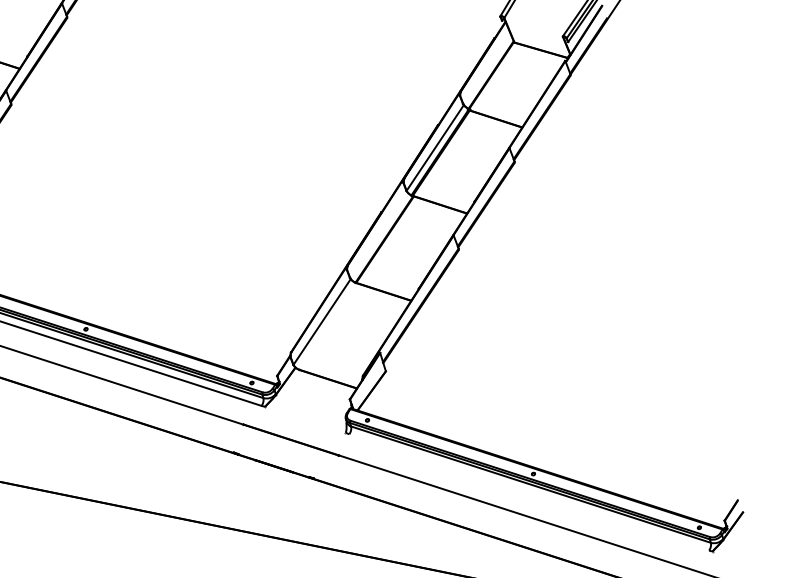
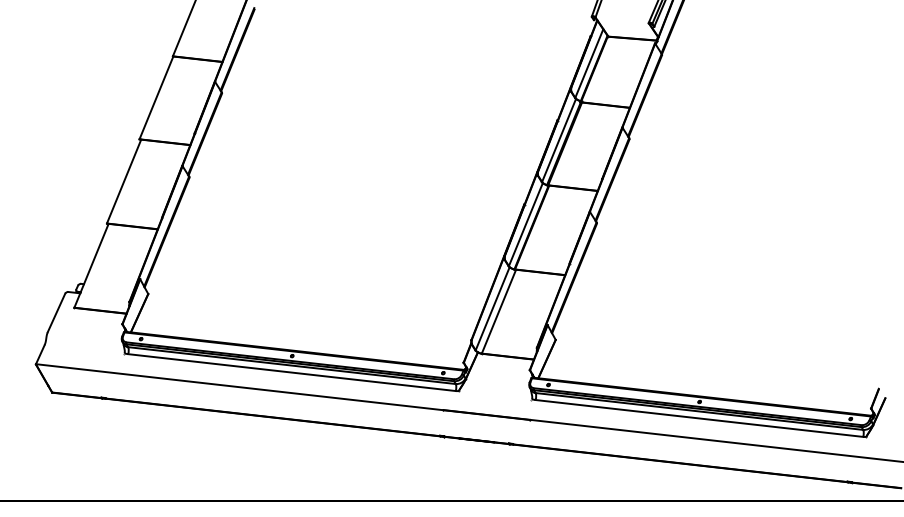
line: (487, 68) -> (589, 63), added
line: (378, 234) -> (525, 224), added
line: (328, 326) -> (498, 311), added
line: (529, 492) -> (699, 418), added

